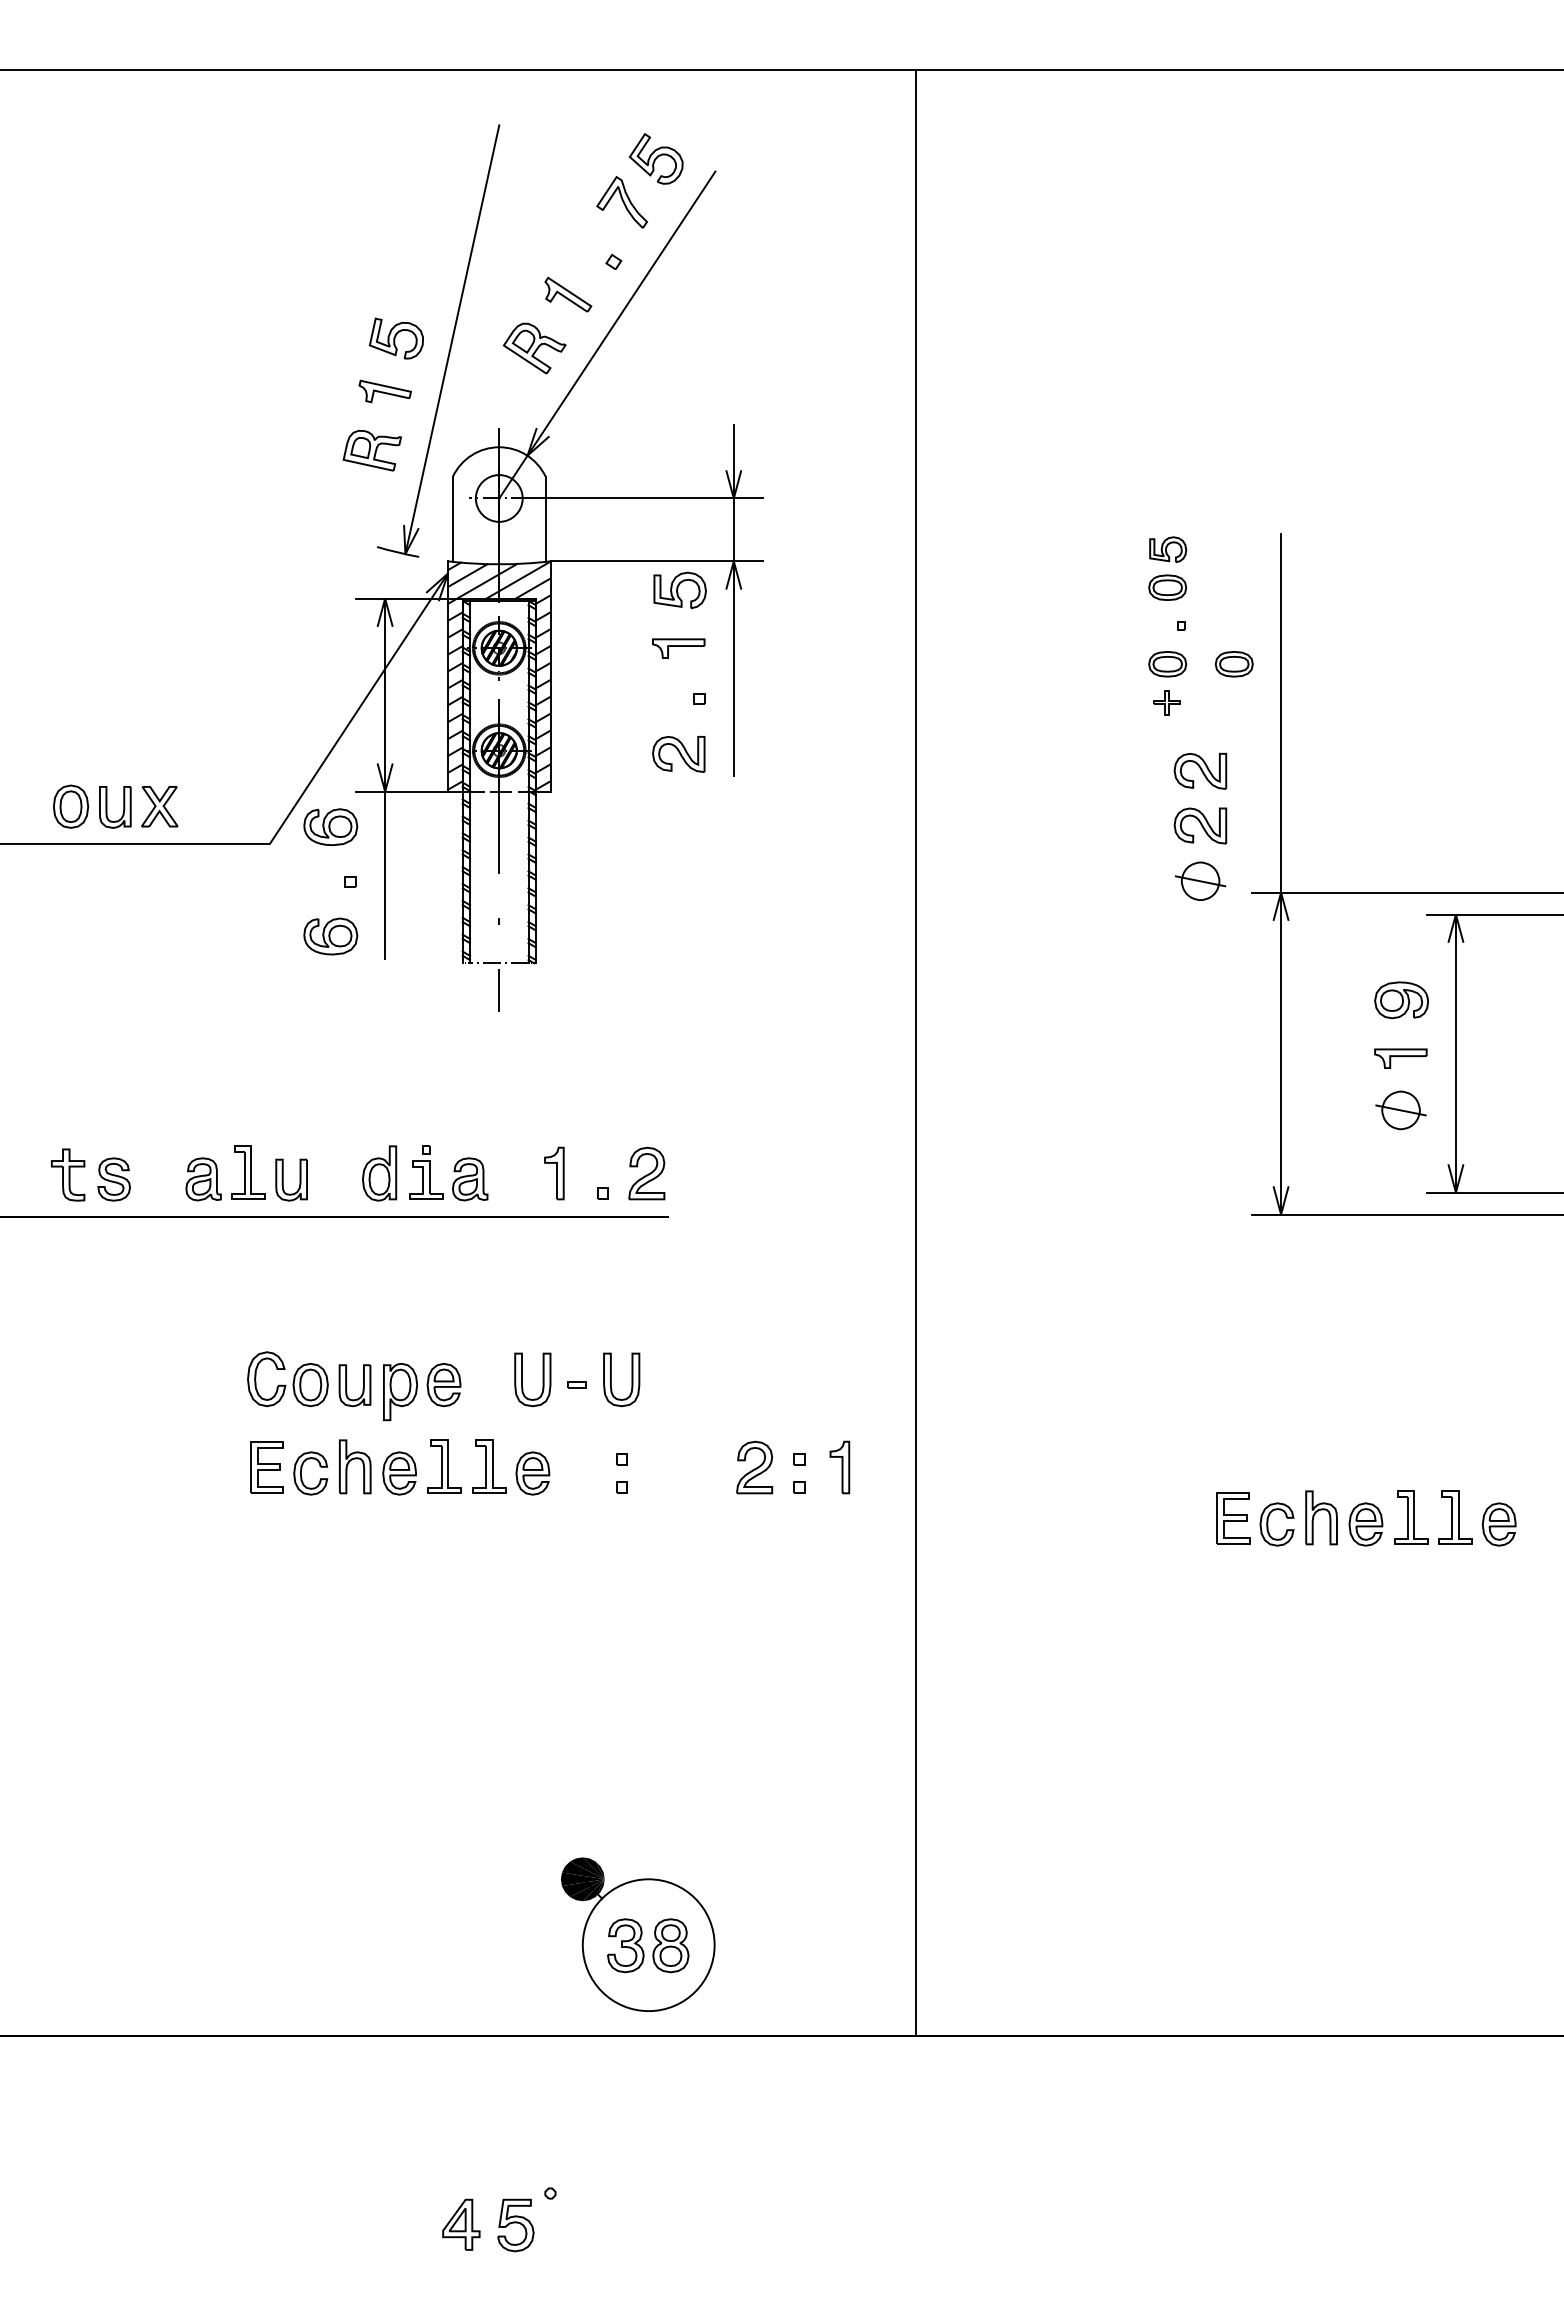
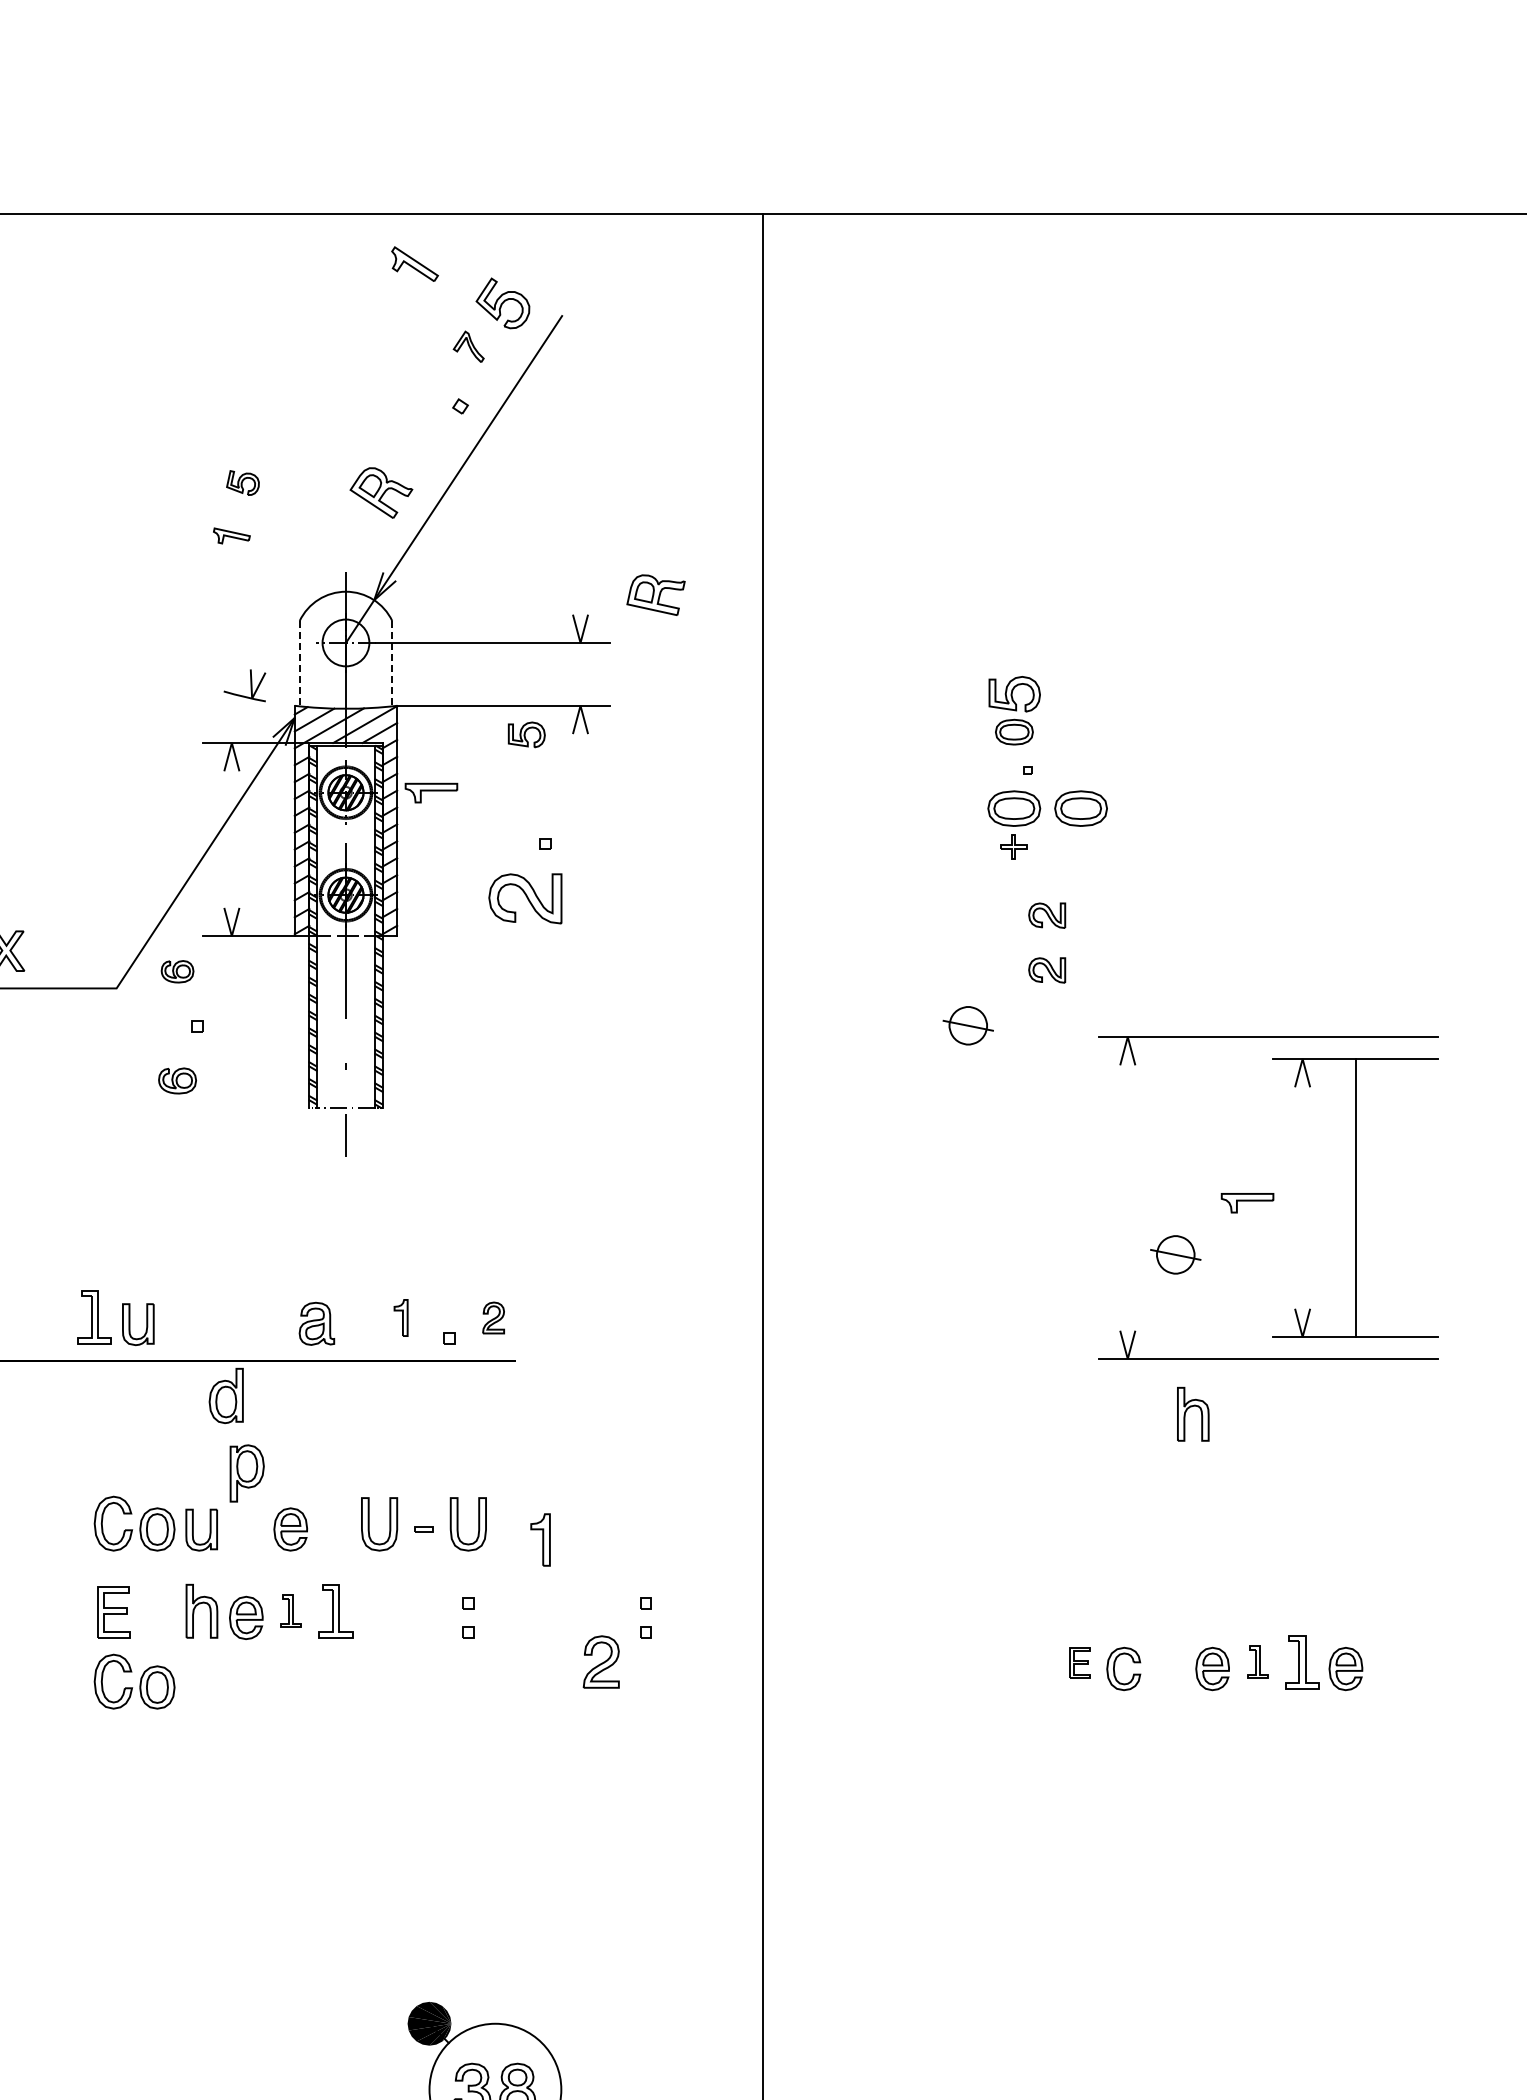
part: (621, 202) -> (468, 346), size x0.6
part: (568, 294) -> (415, 263), moved
part: (395, 338) -> (242, 482), size x0.6
line: (452, 339) -> (299, 483), removed
part: (384, 391) -> (231, 535), size x0.7
part: (371, 450) -> (655, 594), moved
line: (453, 519) -> (300, 663), solid -> dashed
line: (545, 519) -> (392, 663), solid -> dashed
part: (1168, 549) -> (1015, 693), size x1.4
part: (679, 590) -> (526, 734), size x0.7
line: (733, 600) -> (580, 744), removed
part: (678, 648) -> (431, 792), moved
part: (1167, 664) -> (1014, 808), size x1.4
part: (1233, 664) -> (1080, 808), size x1.4
part: (678, 754) -> (525, 898), size x1.4
part: (1200, 770) -> (1047, 914), size x0.7
line: (385, 778) -> (232, 922), removed
part: (1200, 825) -> (1047, 969), size x0.7
part: (330, 827) -> (177, 971), size x0.6
line: (1281, 873) -> (1128, 1017), removed
part: (1200, 880) -> (968, 1024), moved
part: (330, 936) -> (177, 1080), size x0.7
part: (1401, 1000) -> (1248, 1144), removed
line: (1455, 1053) -> (1355, 1197), moved
part: (1400, 1110) -> (1175, 1254), moved
part: (426, 1172) -> (273, 1316), removed
part: (379, 1173) -> (226, 1395), moved
part: (554, 1173) -> (401, 1317), size x0.7
part: (646, 1173) -> (493, 1317), size x0.6
part: (203, 1179) -> (50, 1323), removed
part: (400, 1392) -> (247, 1473), moved
part: (444, 1466) -> (291, 1610), size x0.6
part: (754, 1467) -> (601, 1661), moved
part: (839, 1467) -> (540, 1539), moved
part: (302, 1469) -> (149, 1613), removed
part: (532, 1473) -> (379, 1617), removed
part: (1317, 1512) -> (1189, 1408), moved
part: (1411, 1517) -> (1258, 1661), size x0.6
part: (1233, 1518) -> (1080, 1662), size x0.6
part: (287, 1537) -> (134, 1681), added

